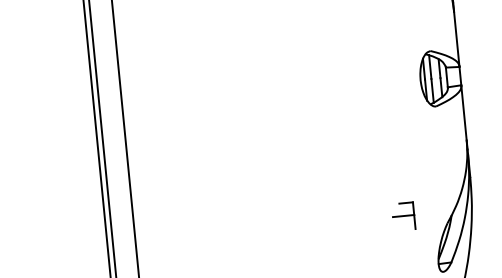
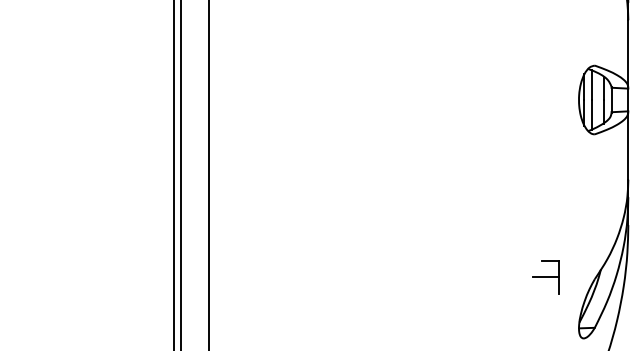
part: (403, 216) -> (545, 277), moved

